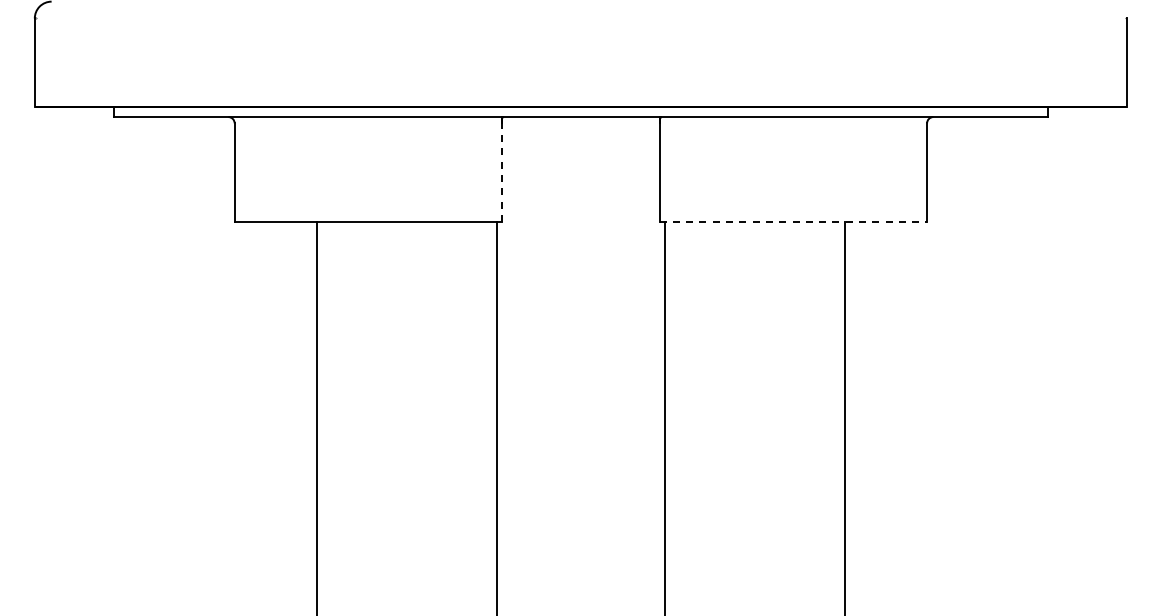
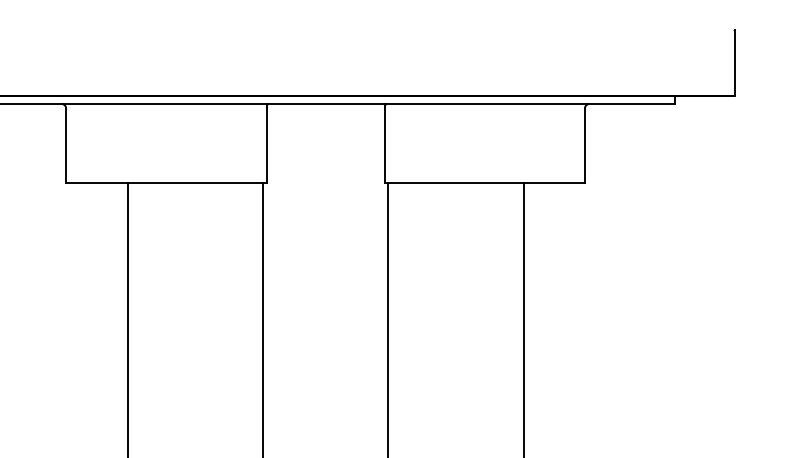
line: (502, 172) -> (266, 145), dashed -> solid
line: (793, 221) -> (484, 182), dashed -> solid

